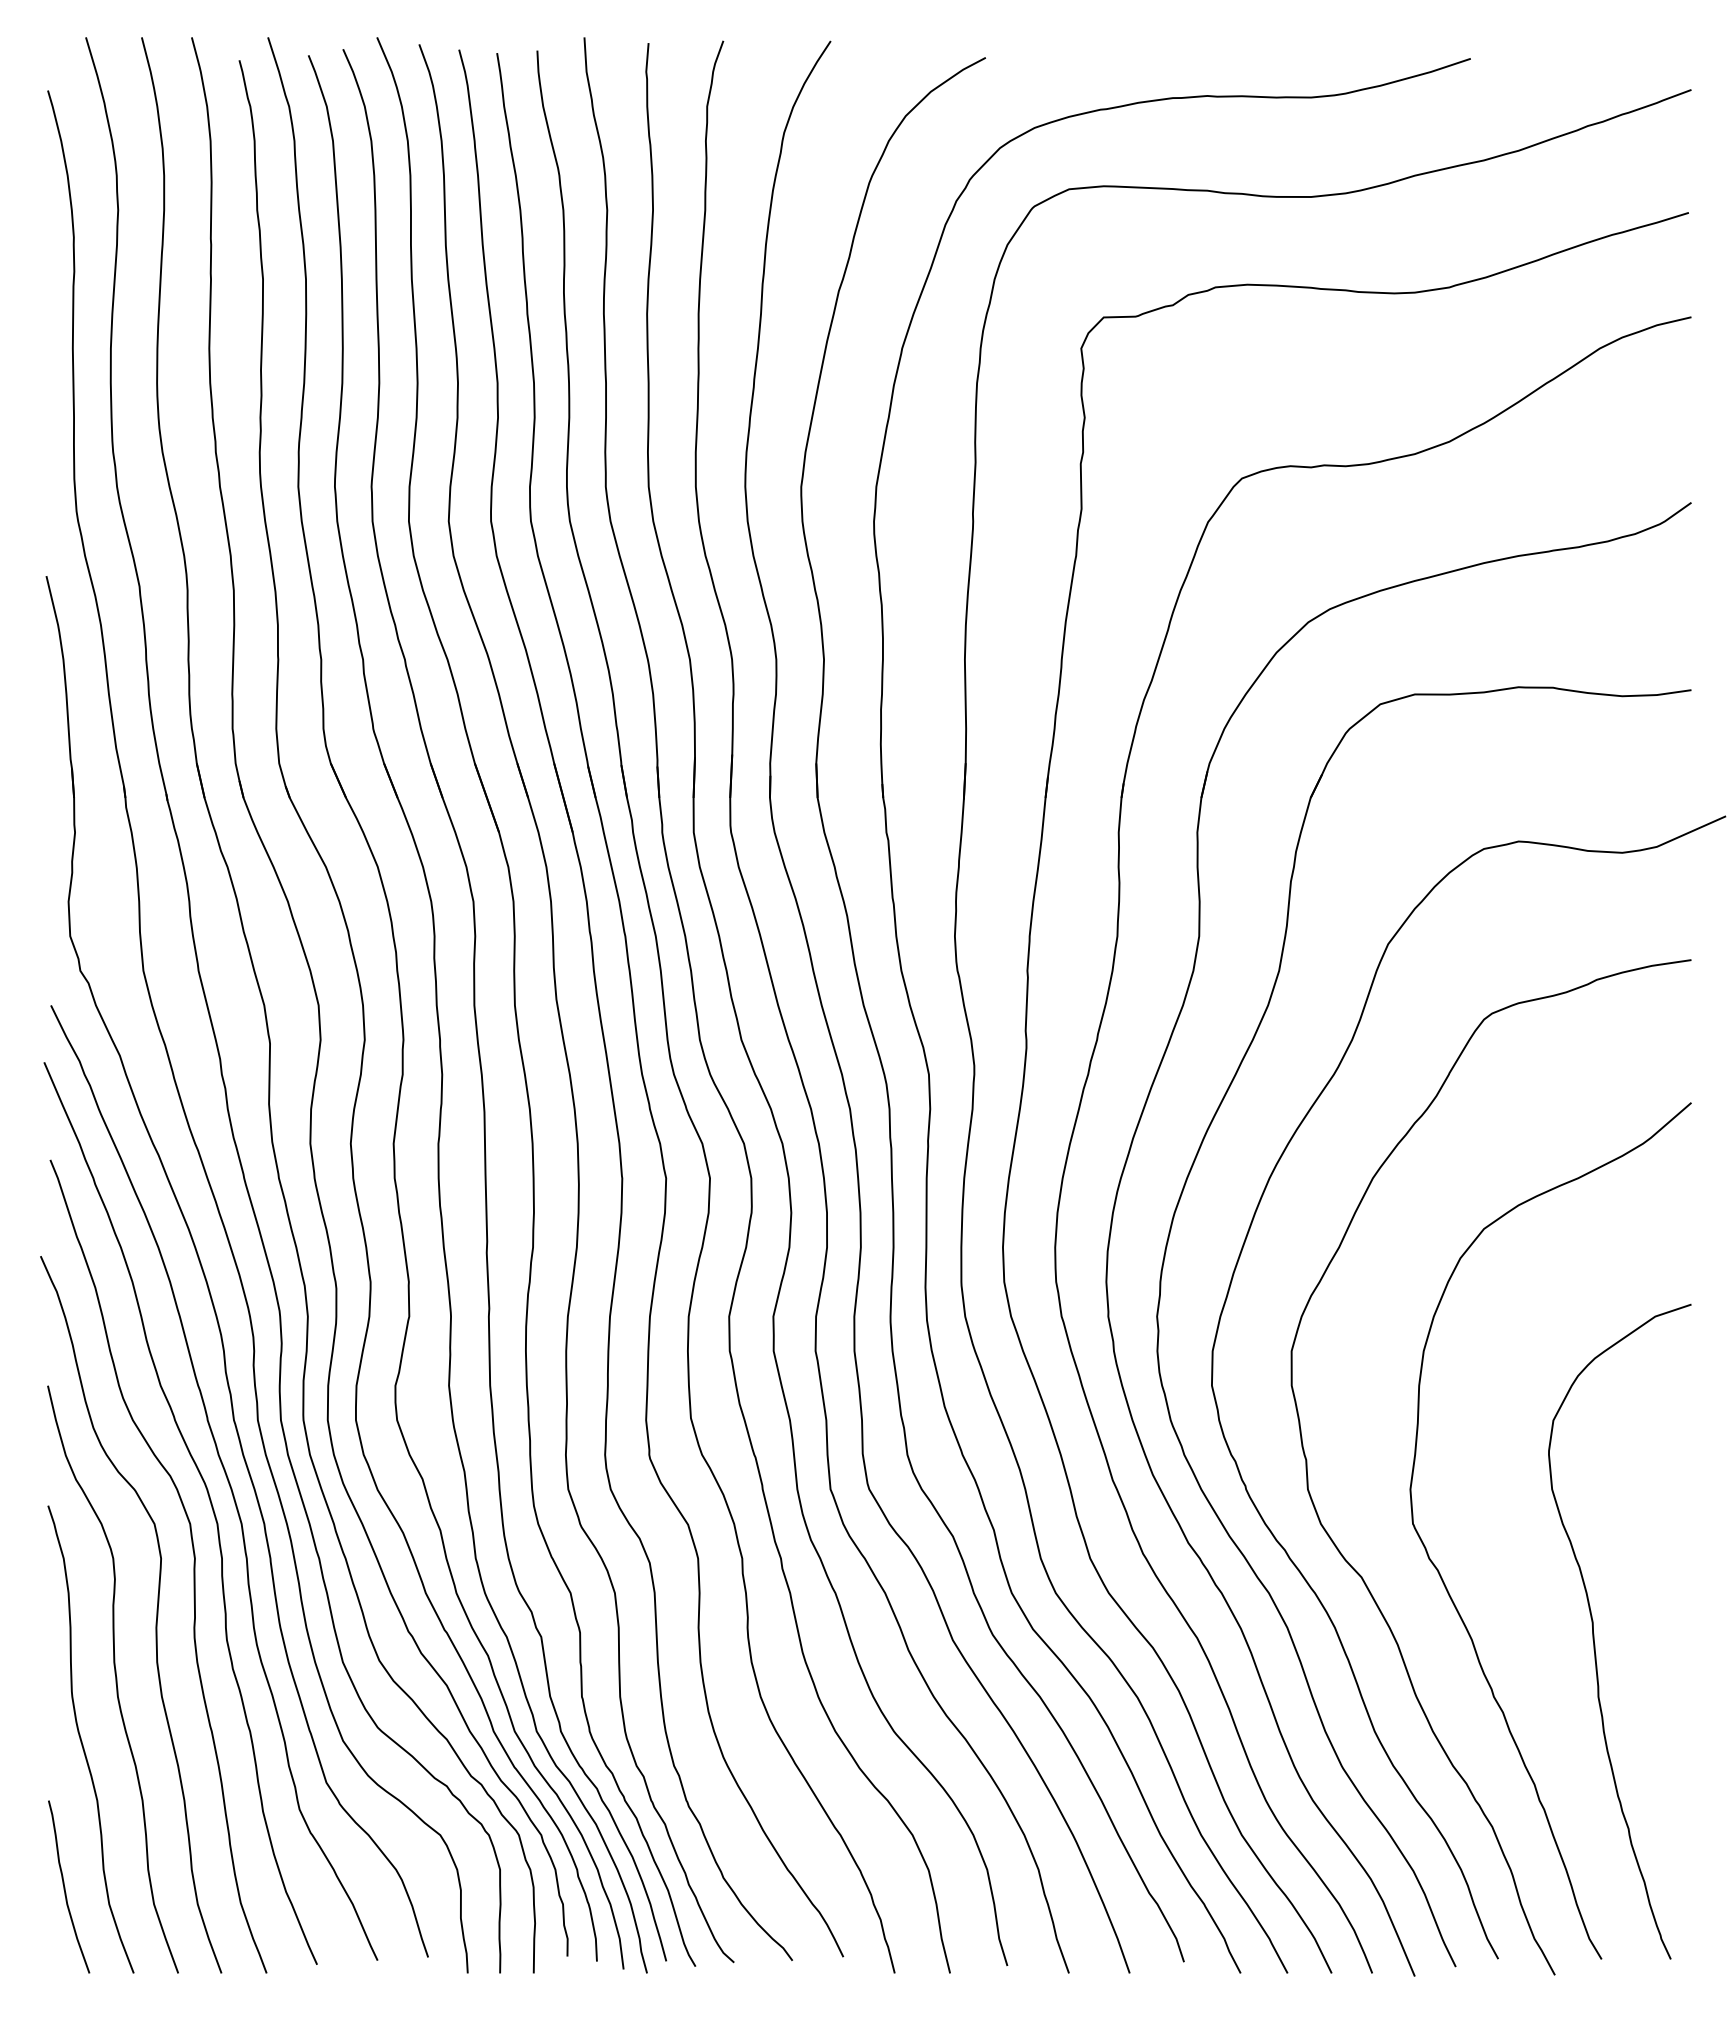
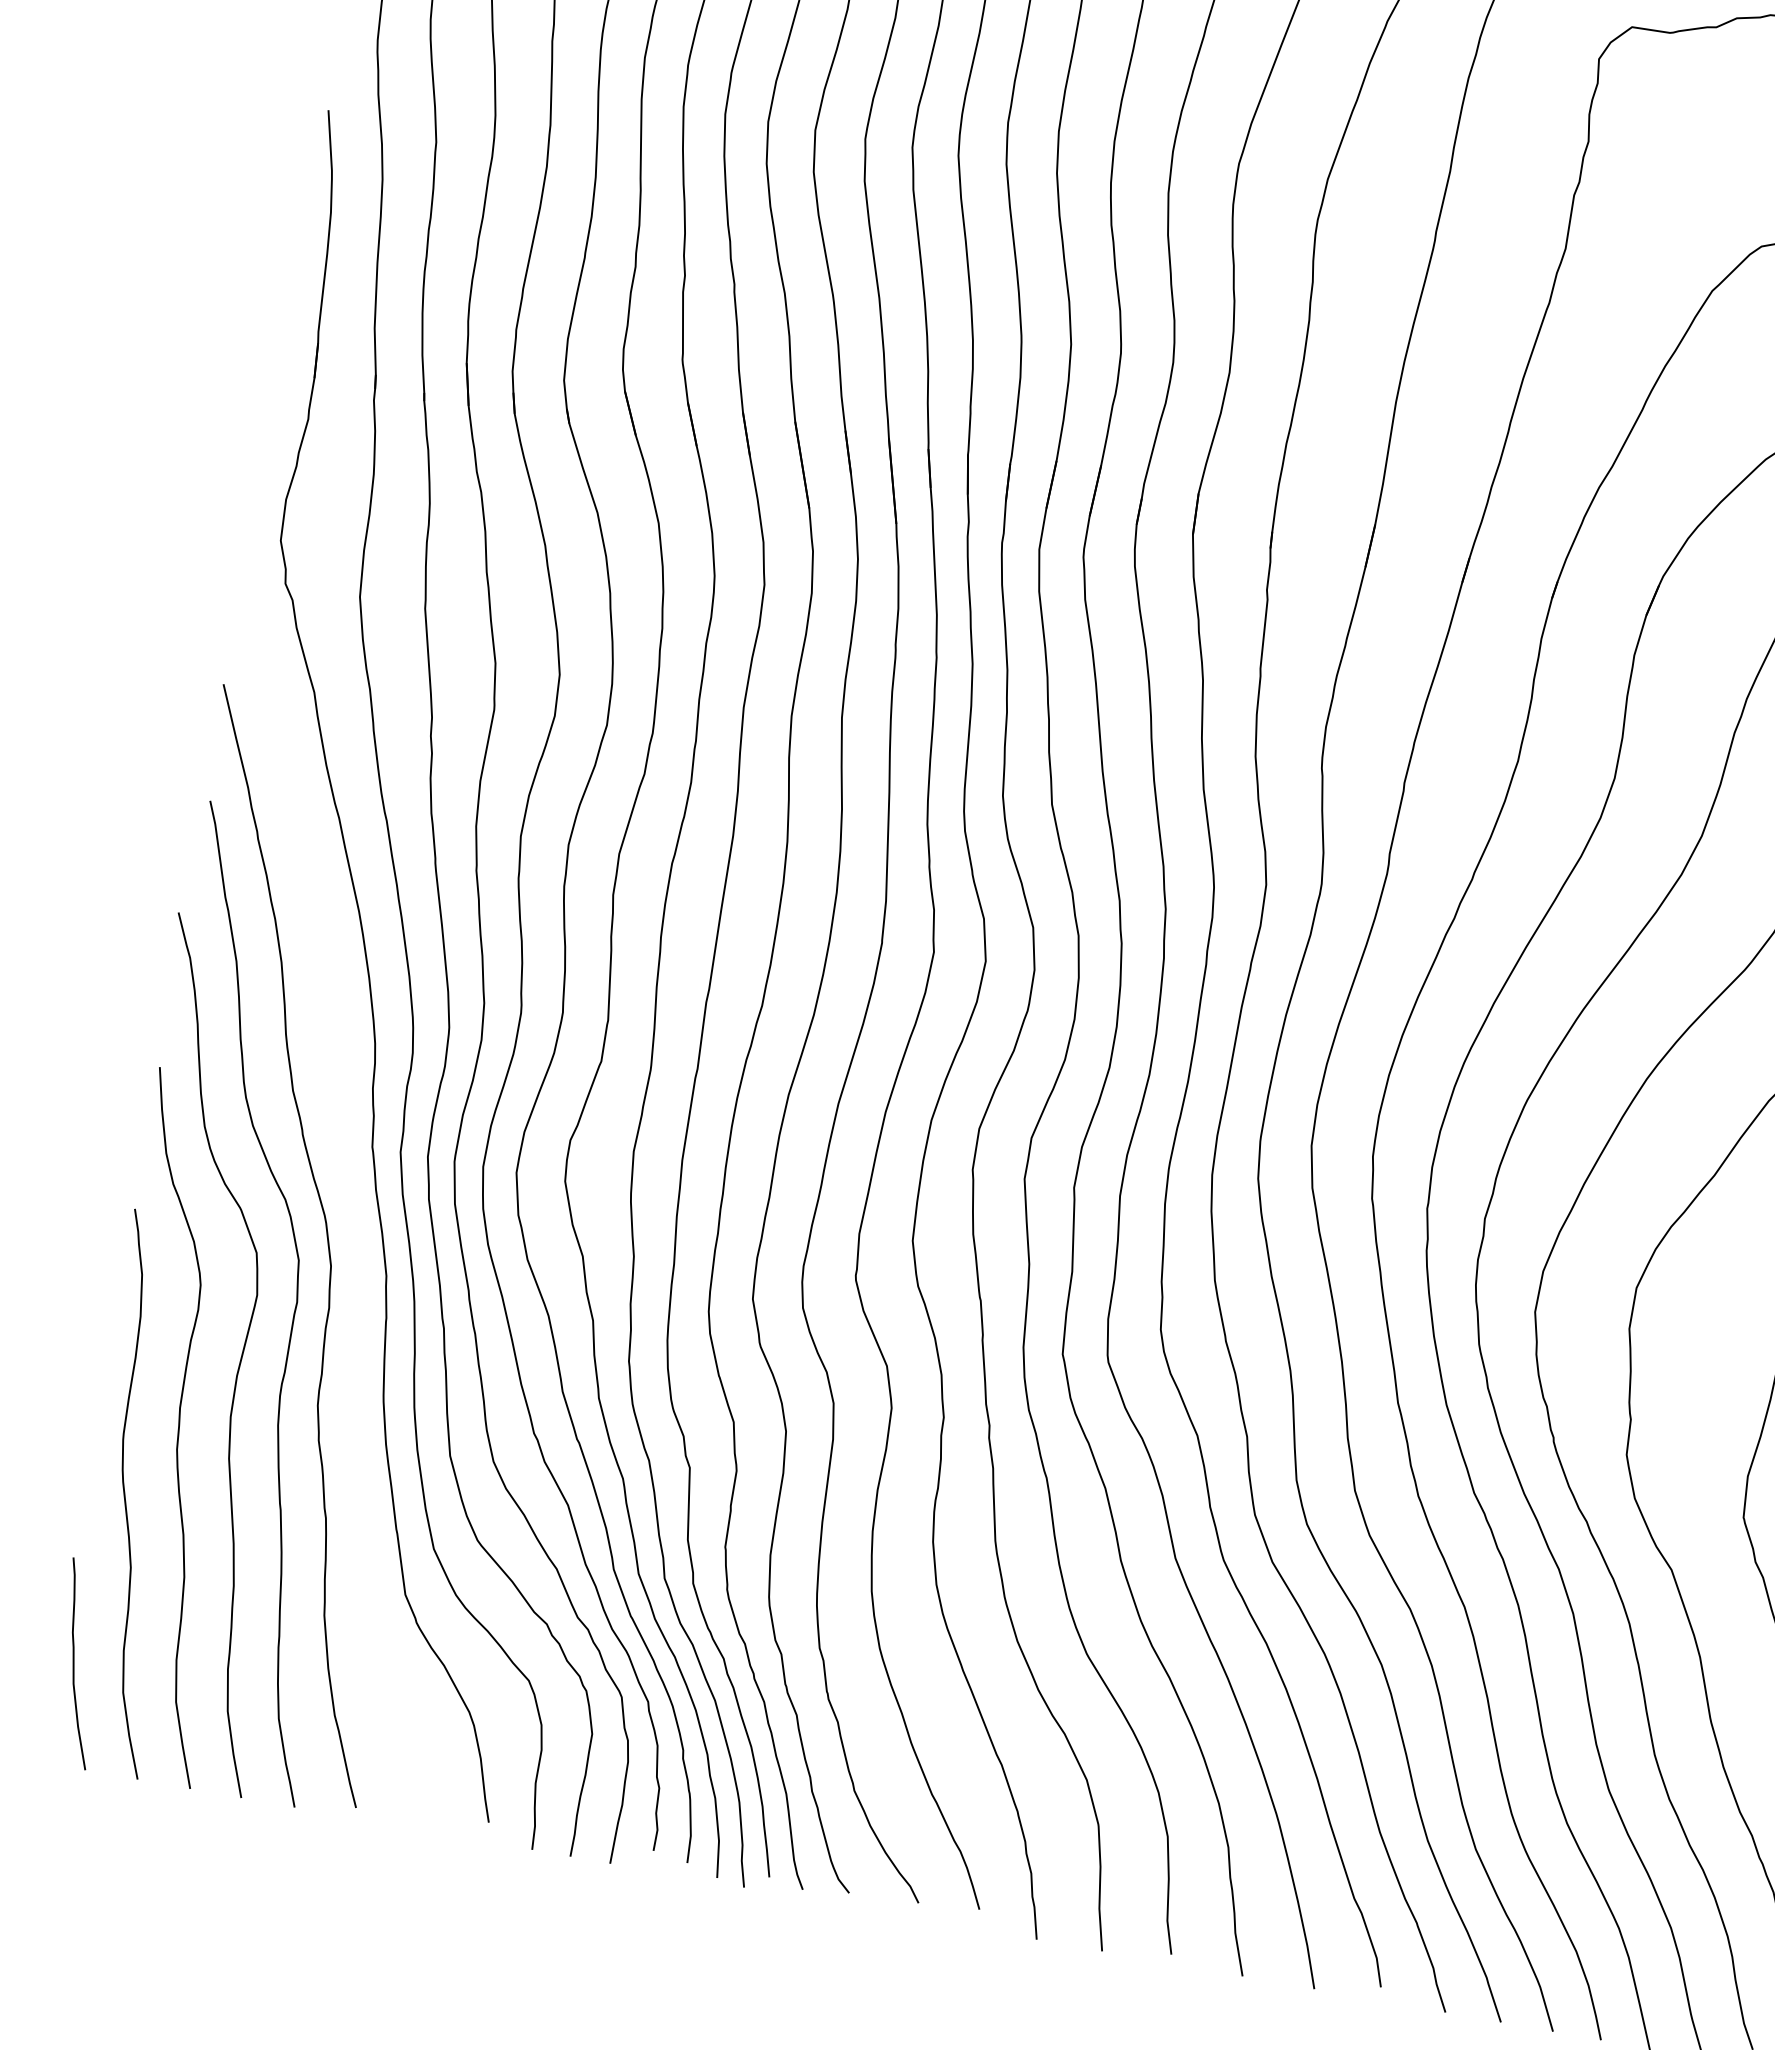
curve: (226, 1478) -> (351, 1214), removed

